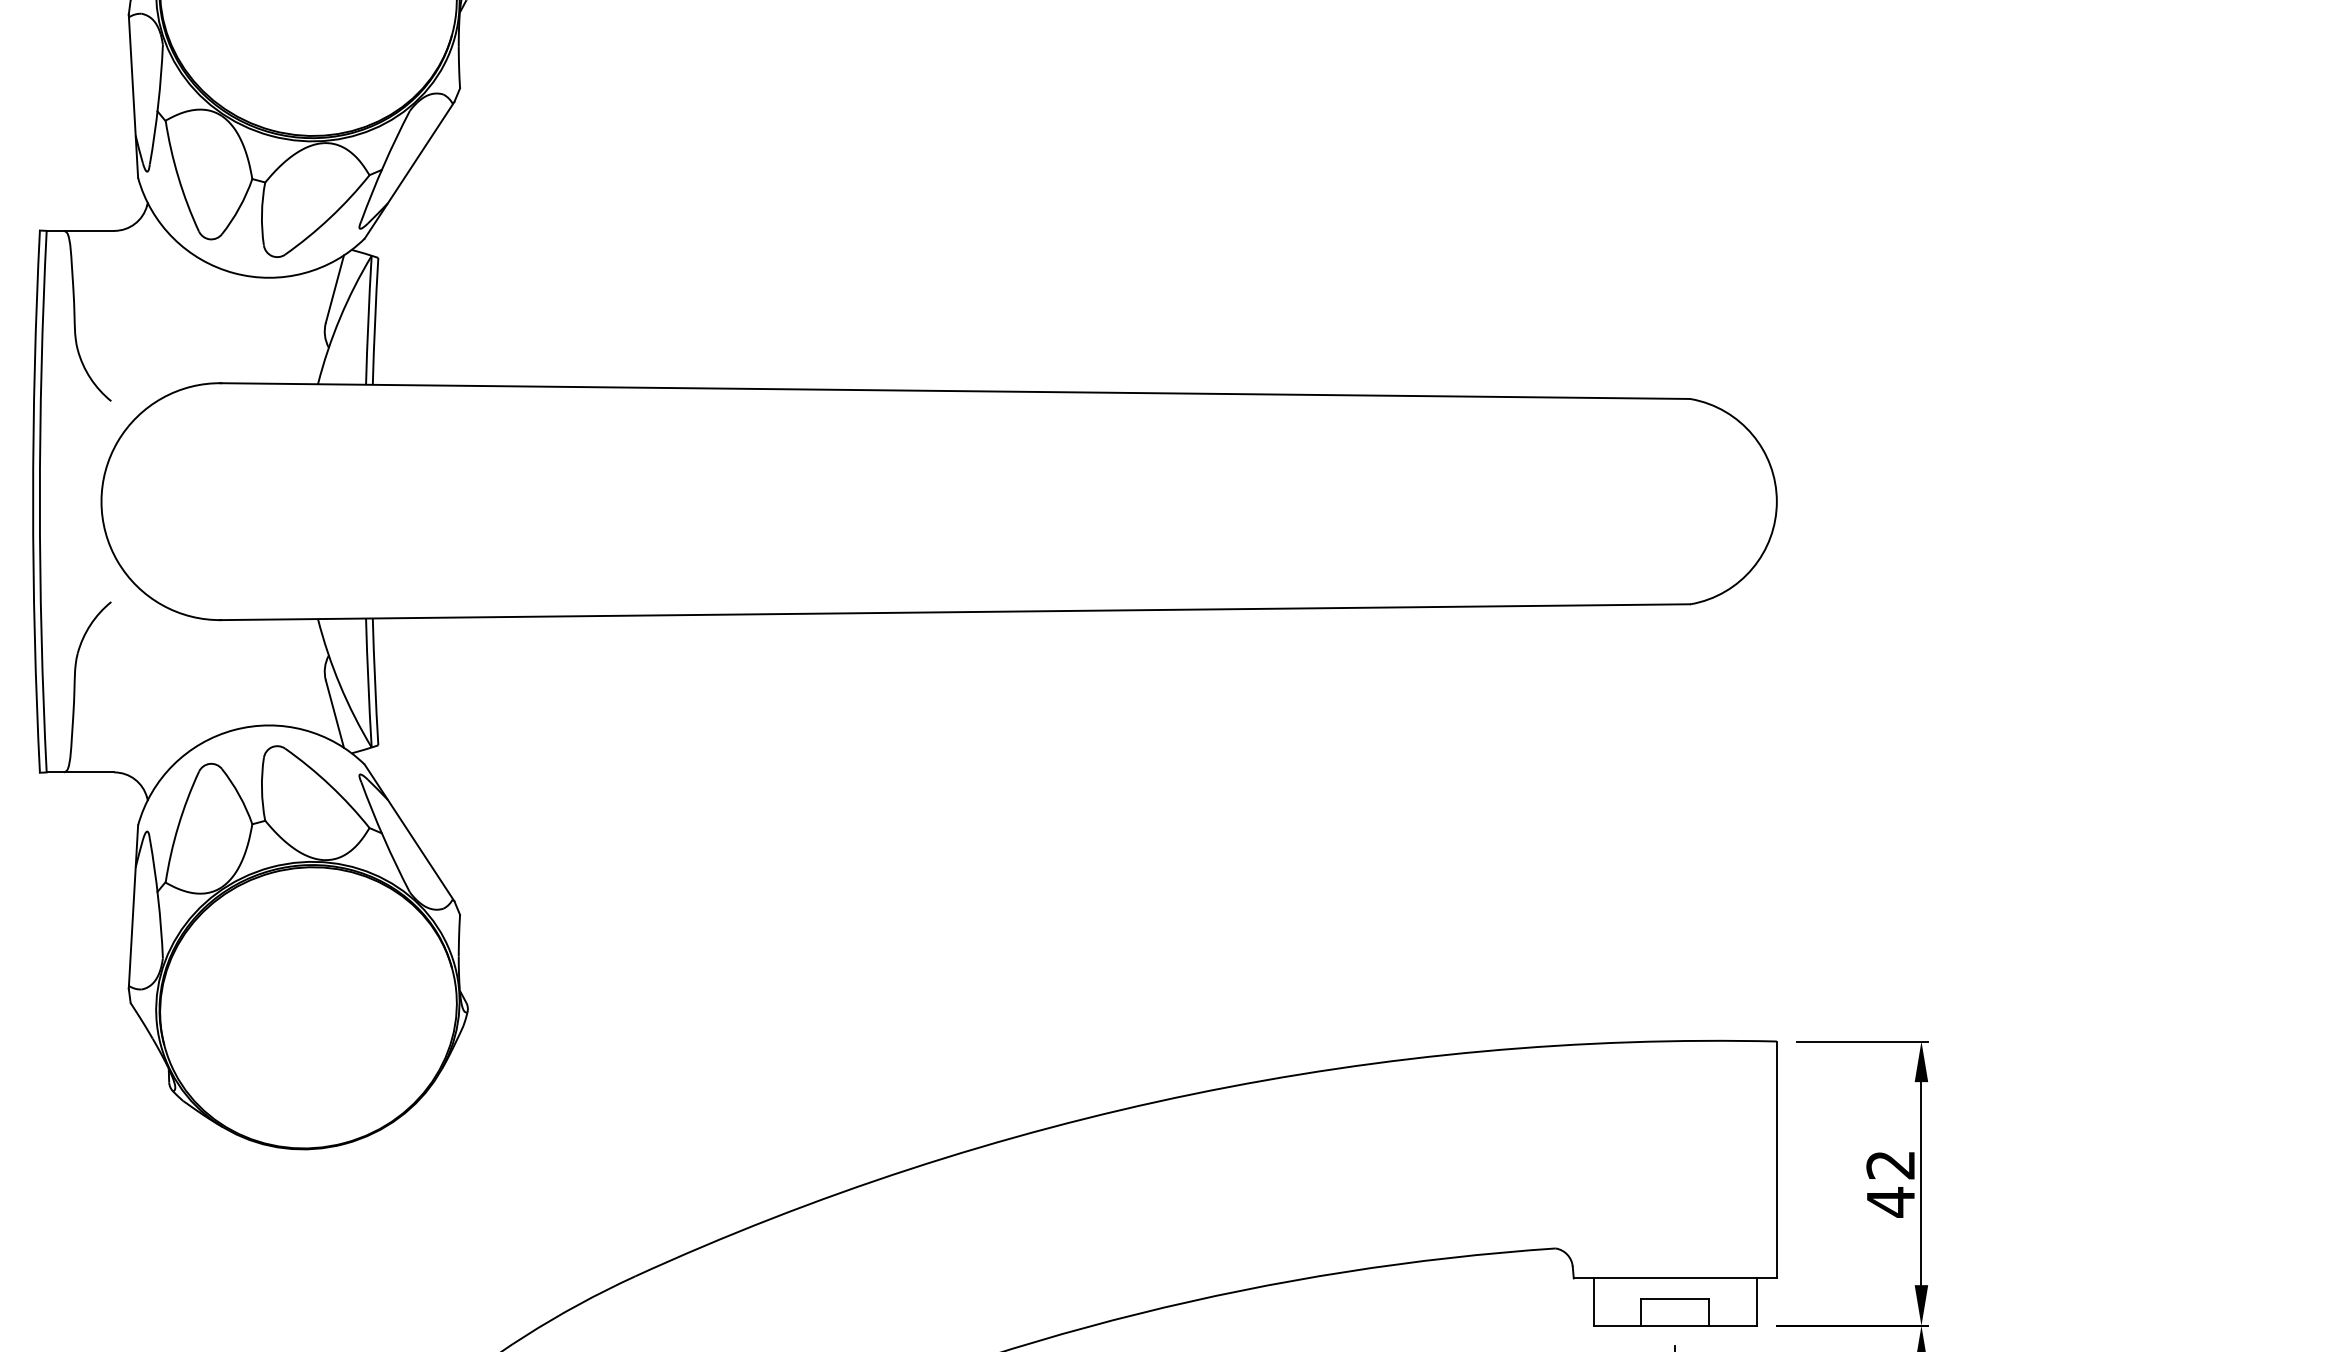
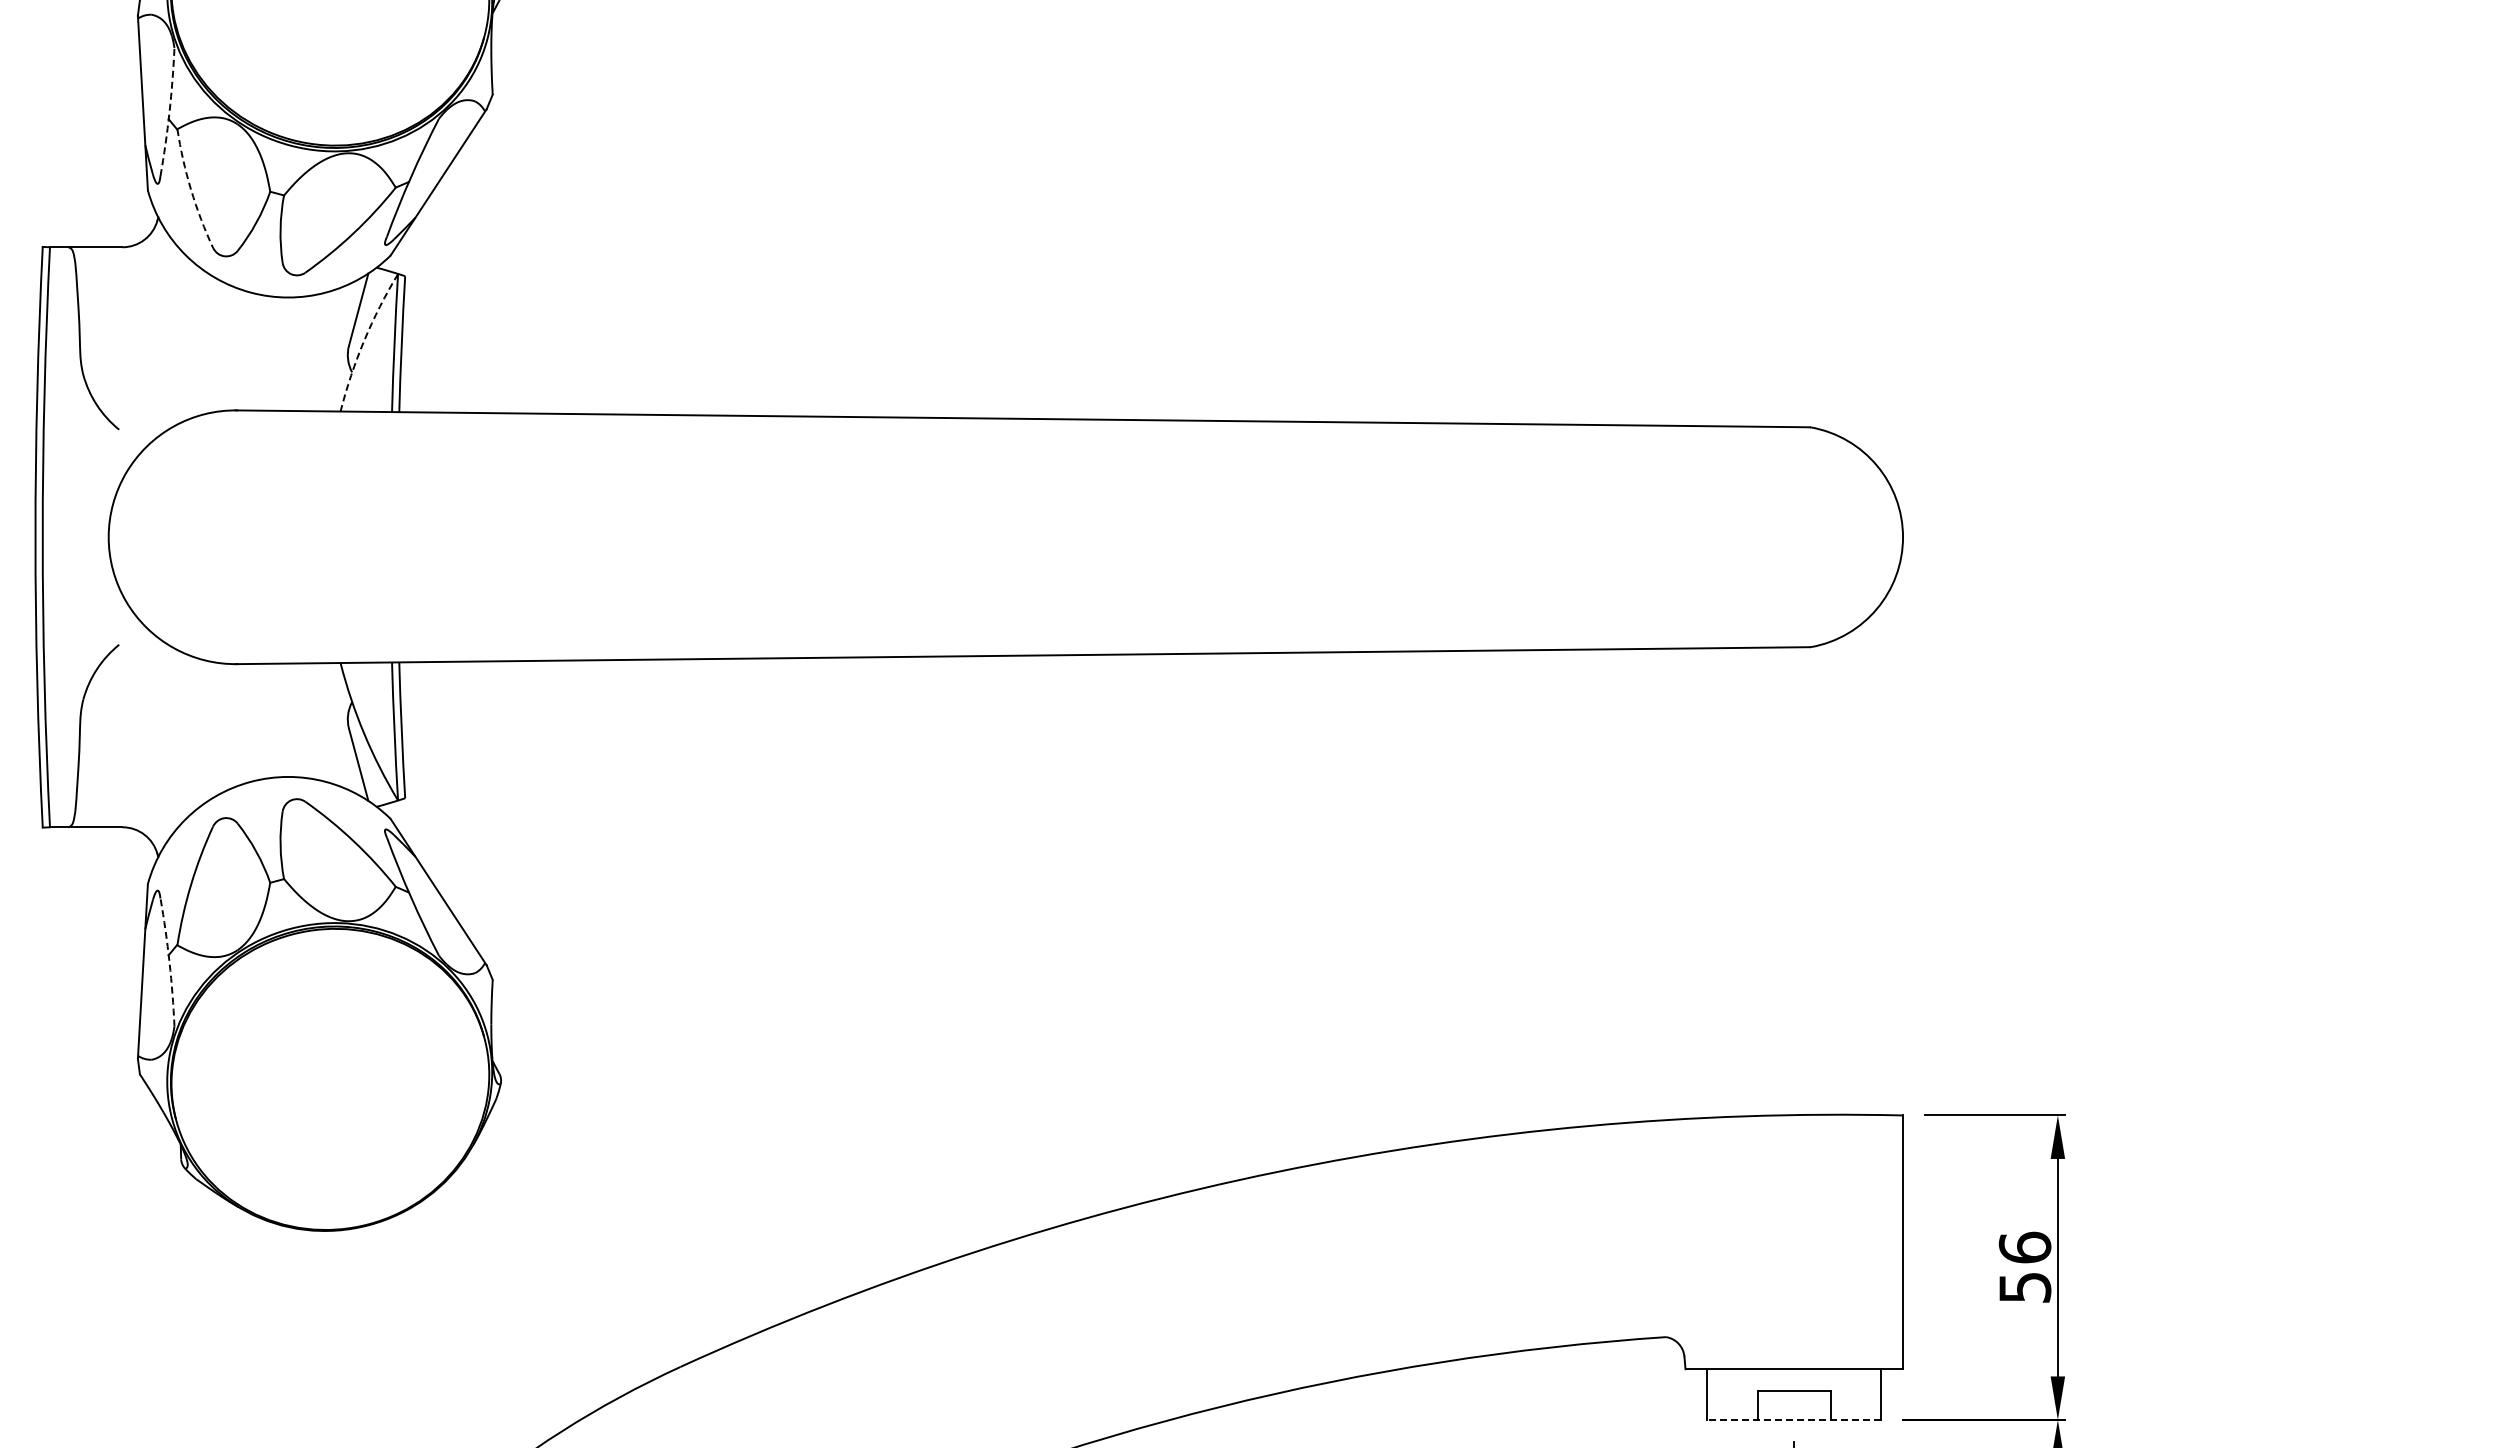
arc: (158, 105) -> (169, 112), solid -> dashed
arc: (178, 176) -> (191, 189), solid -> dashed
arc: (340, 317) -> (364, 340), solid -> dashed
arc: (158, 898) -> (169, 962), solid -> dashed
text: (1890, 1183) -> (2024, 1267), 42 -> 56
line: (1675, 1325) -> (1794, 1419), solid -> dashed

